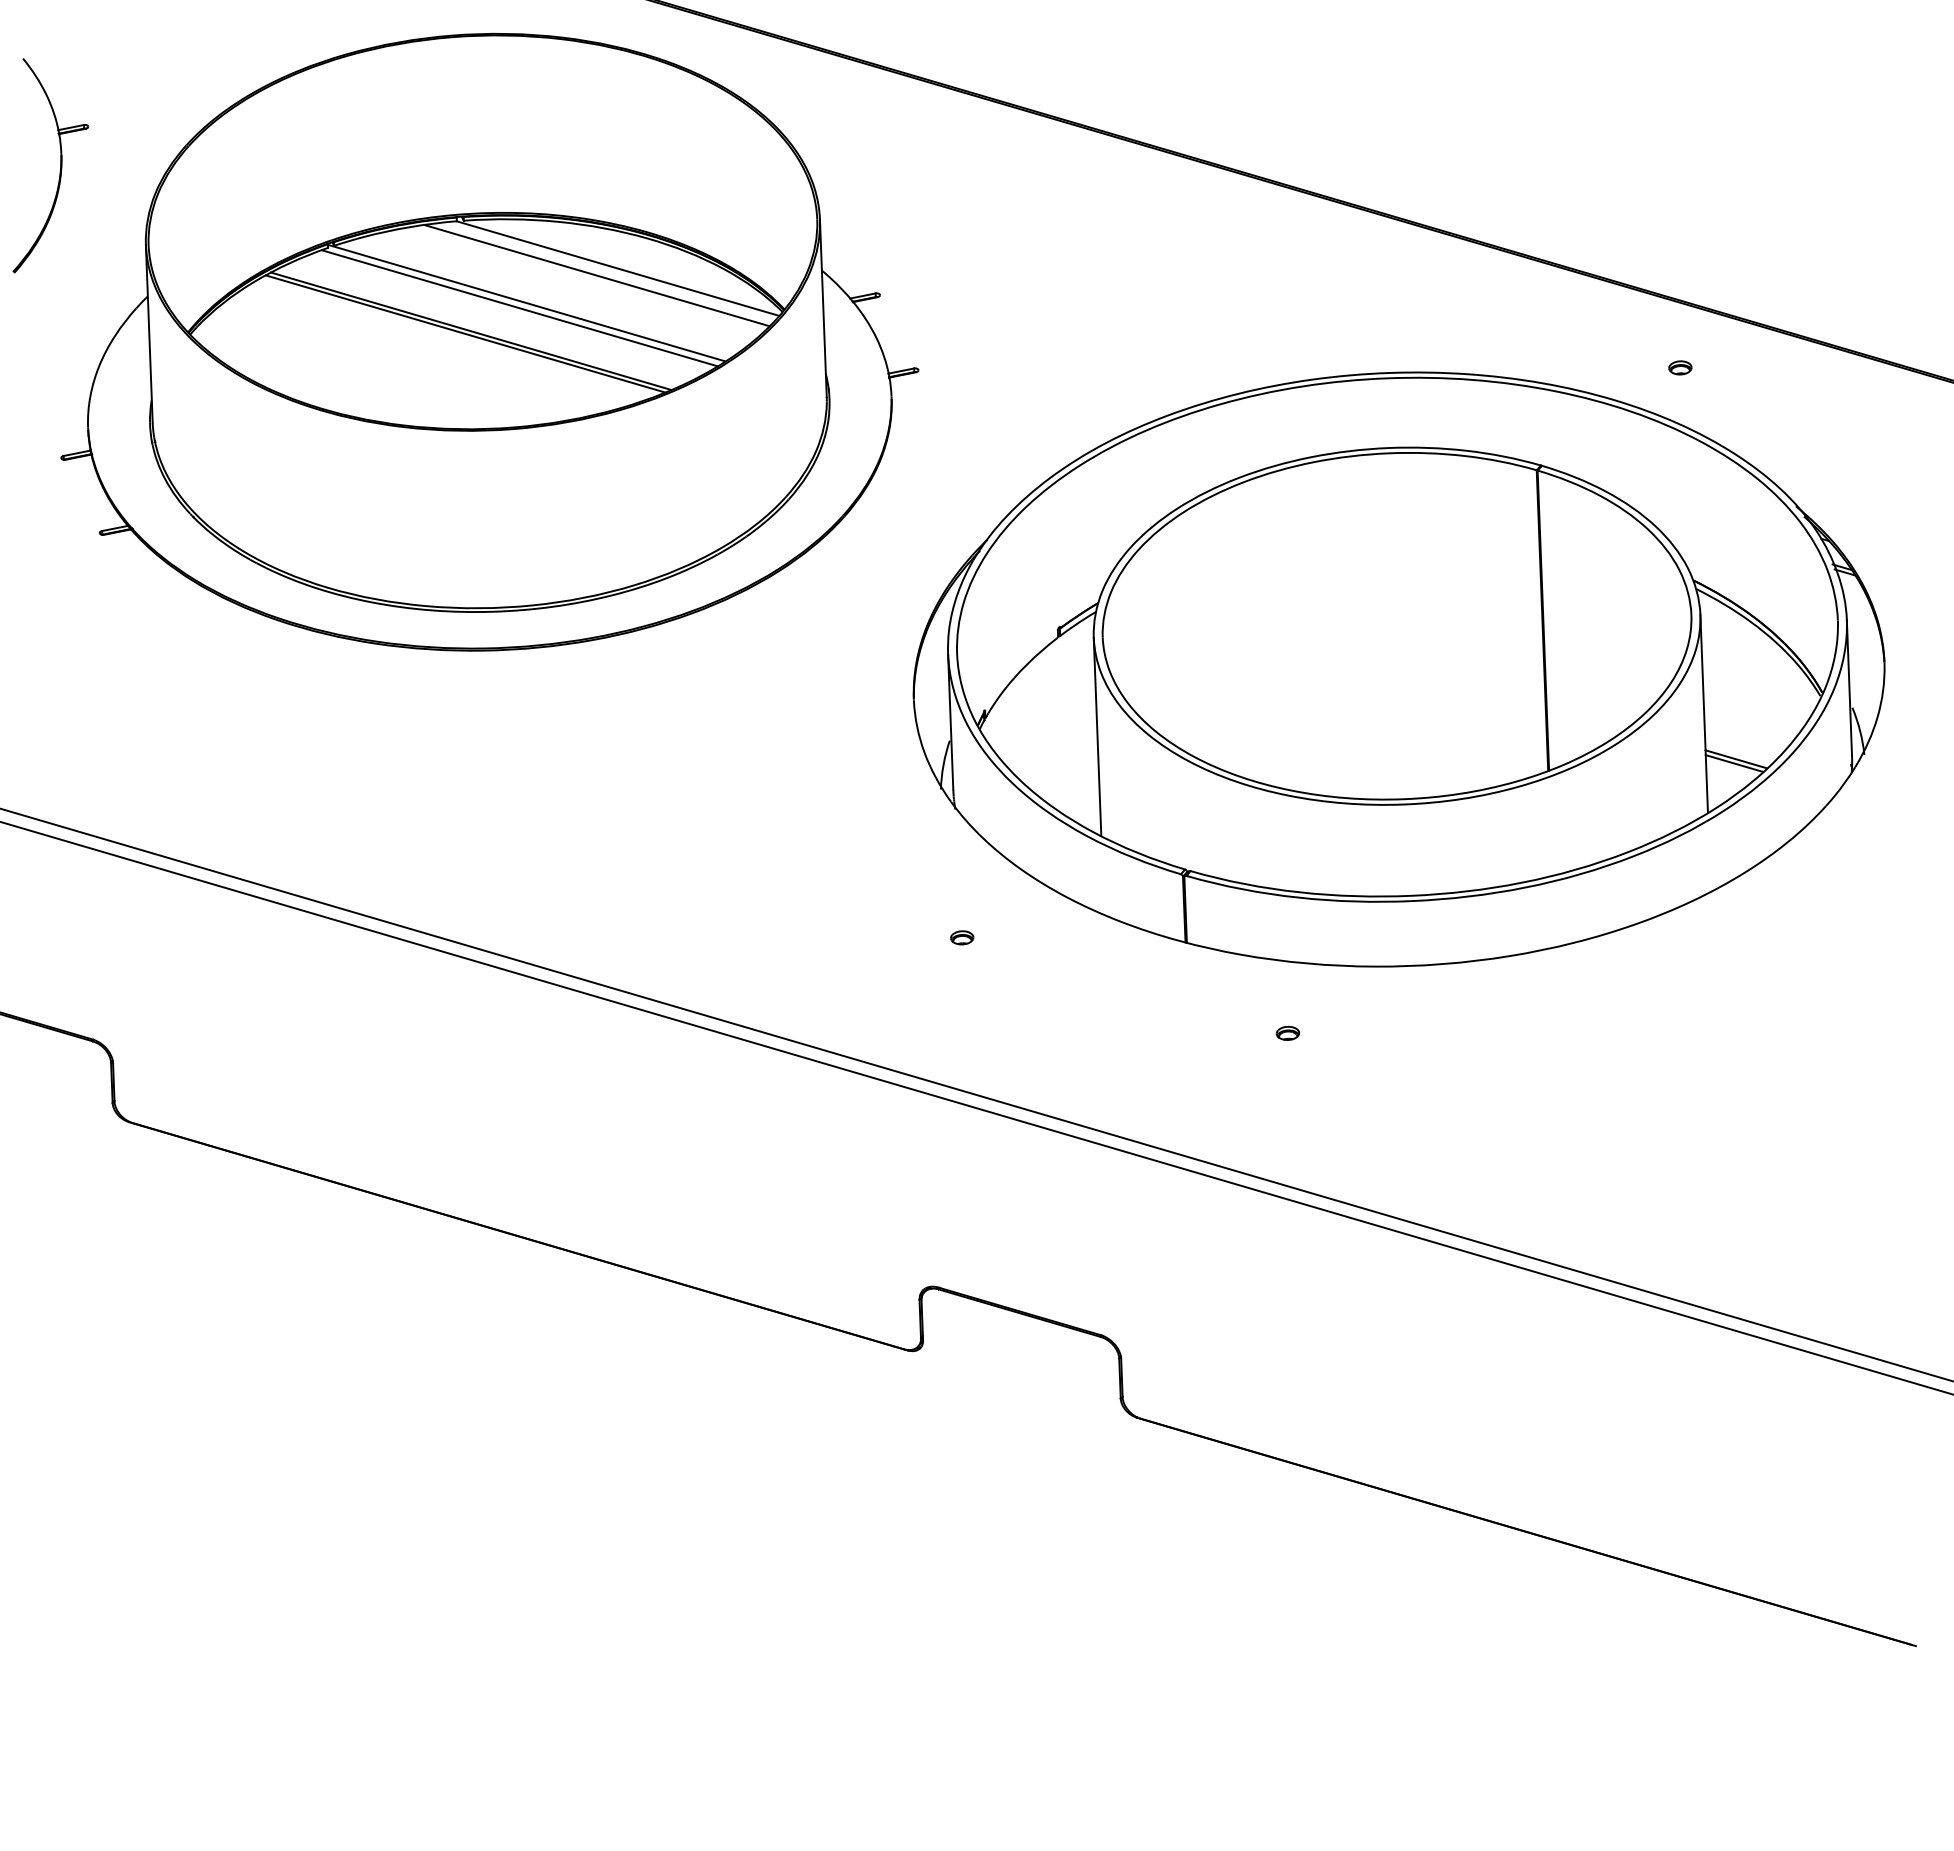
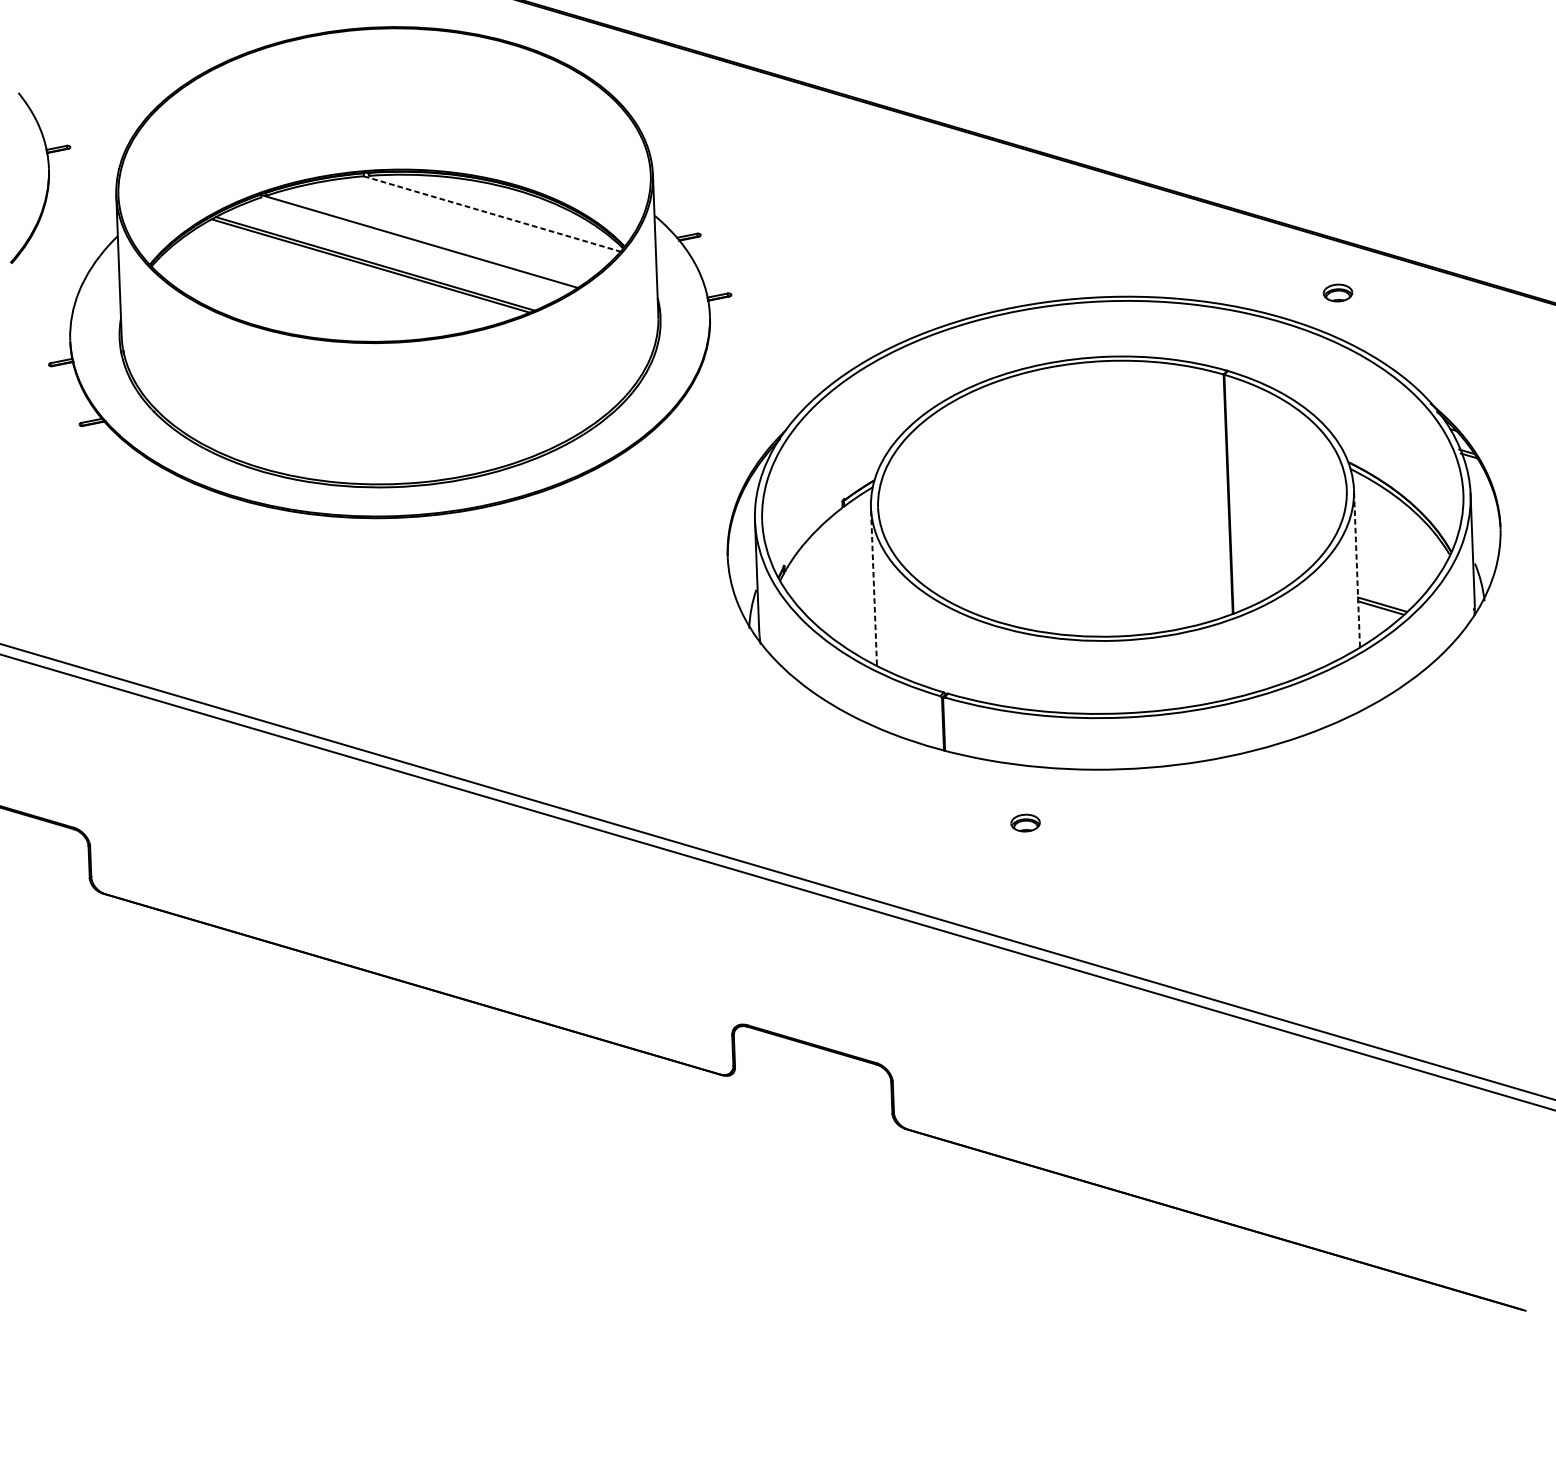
part: (60, 165) -> (48, 178), moved
line: (618, 268) -> (492, 213), solid -> dashed
line: (596, 275) -> (475, 219), removed
line: (519, 308) -> (413, 245), removed
part: (1680, 367) -> (1338, 292), size x1.6
line: (1704, 713) -> (1357, 568), solid -> dashed
line: (1097, 736) -> (873, 586), solid -> dashed
part: (962, 937) -> (766, 746), removed
part: (1287, 1032) -> (1025, 822), size x1.6

